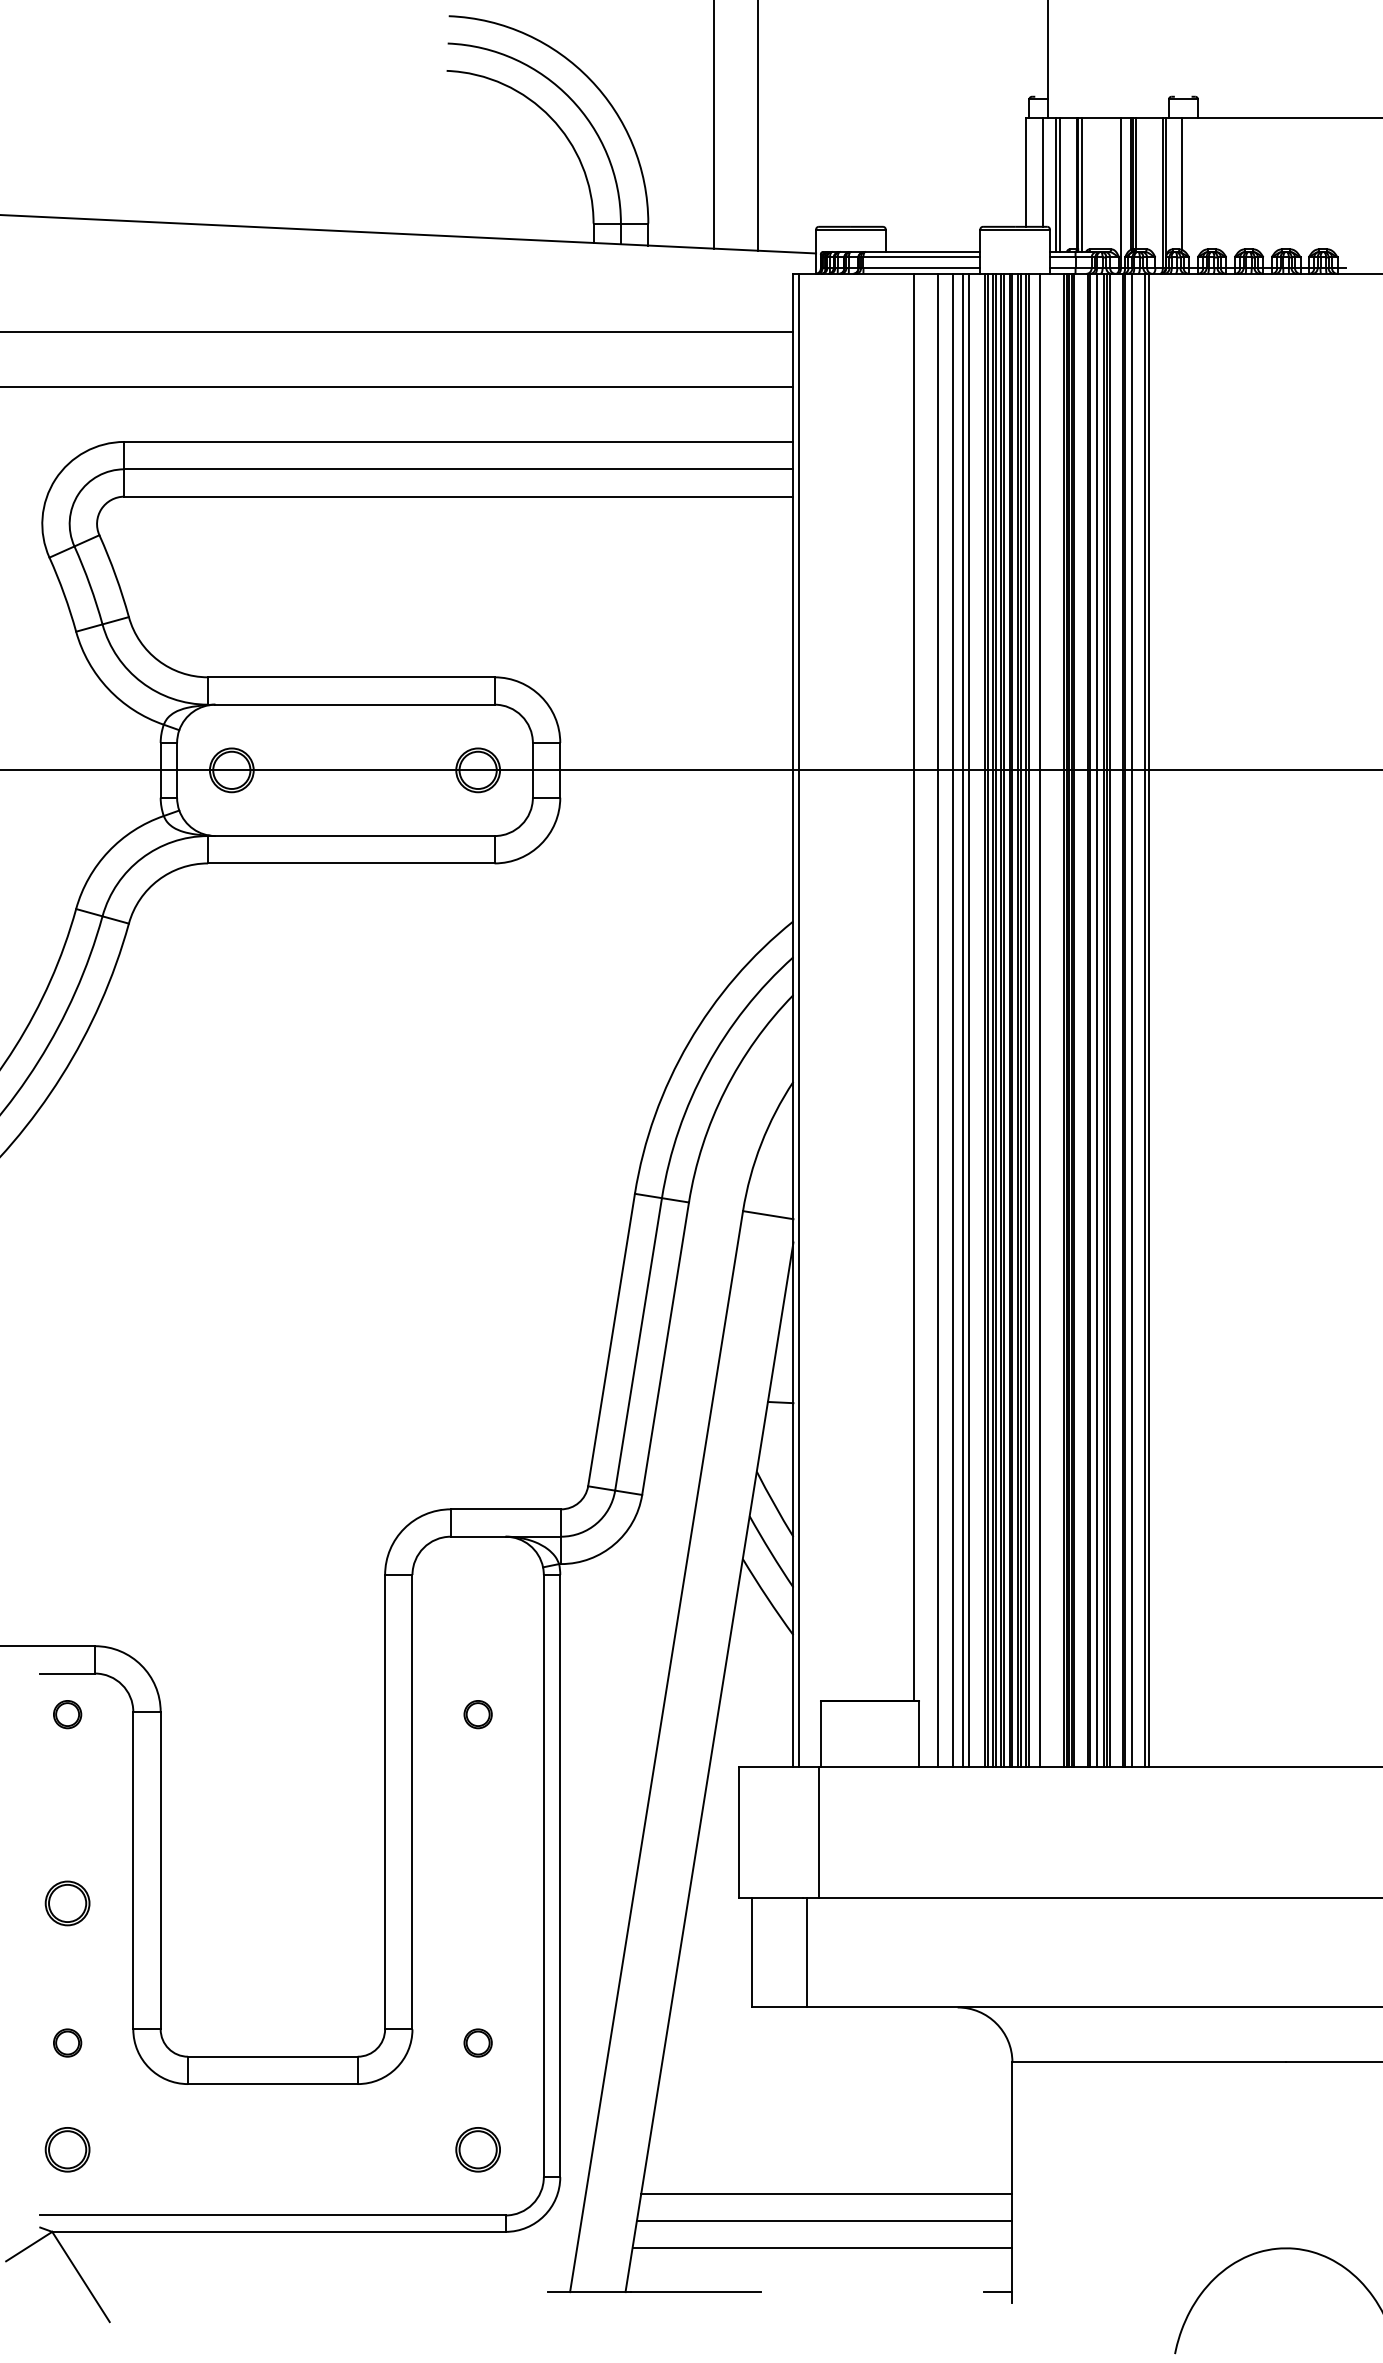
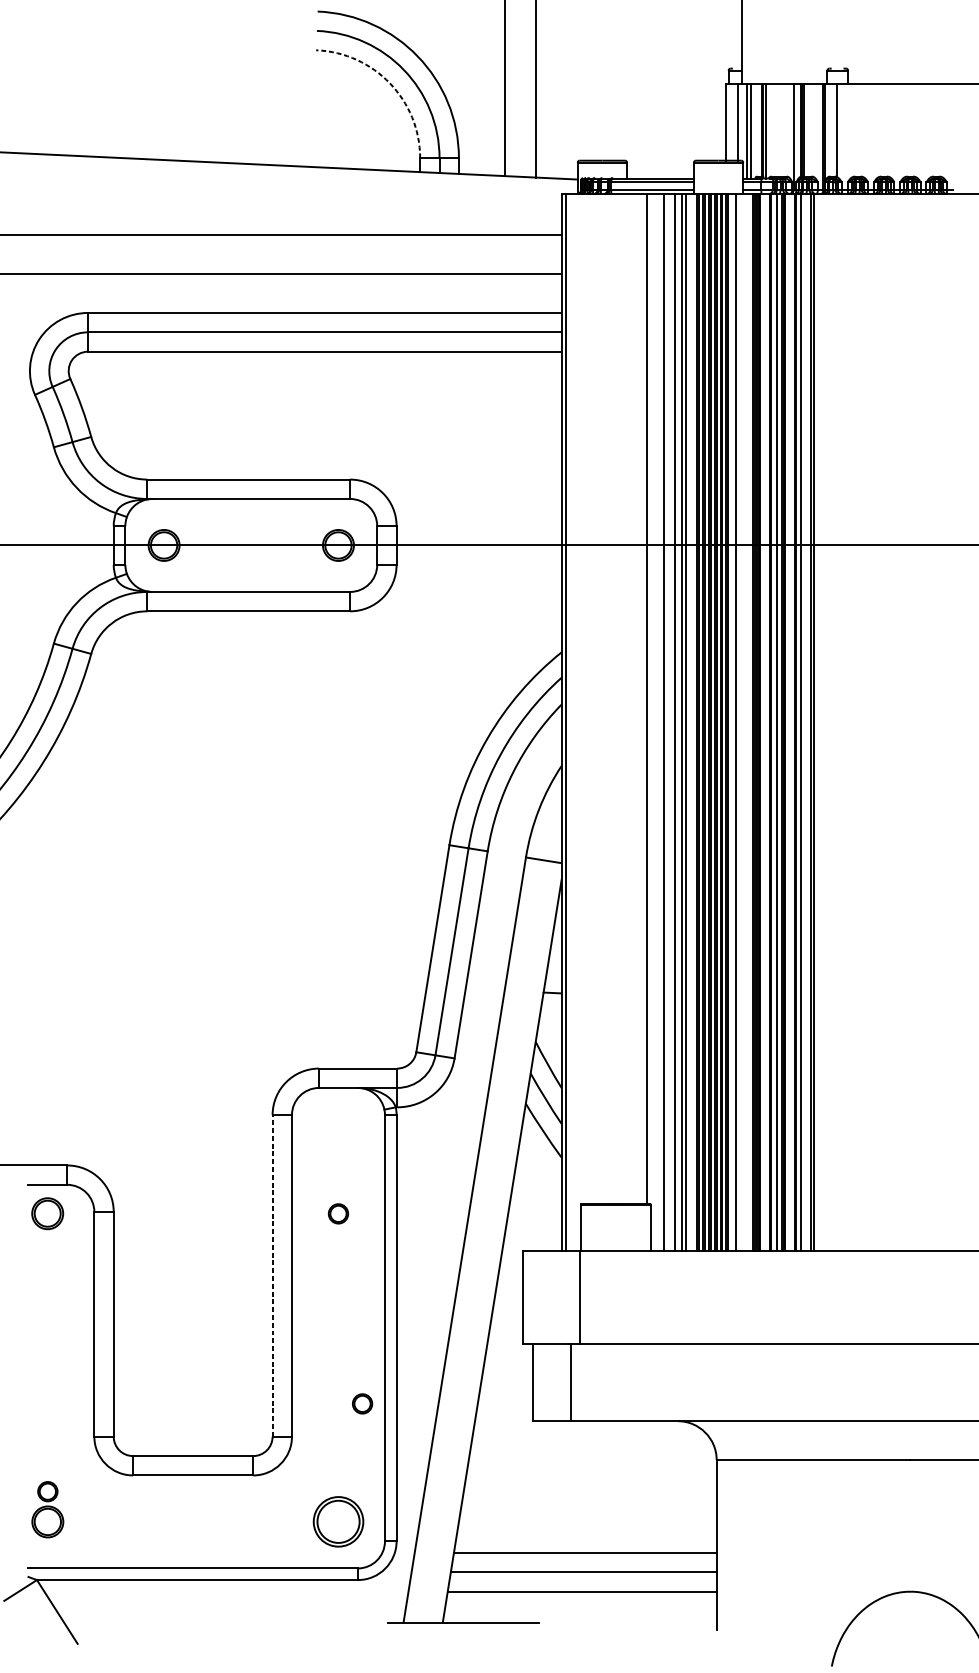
arc: (550, 117) -> (389, 83), solid -> dashed
part: (67, 1714) -> (47, 1213), size x1.6
line: (385, 1801) -> (272, 1275), solid -> dashed
part: (67, 1903) -> (47, 1347), removed
part: (67, 2042) -> (47, 1491), moved
part: (477, 2042) -> (362, 1403), moved
part: (477, 2149) -> (338, 1521), size x1.6
line: (998, 2292) -> (706, 1622), removed

